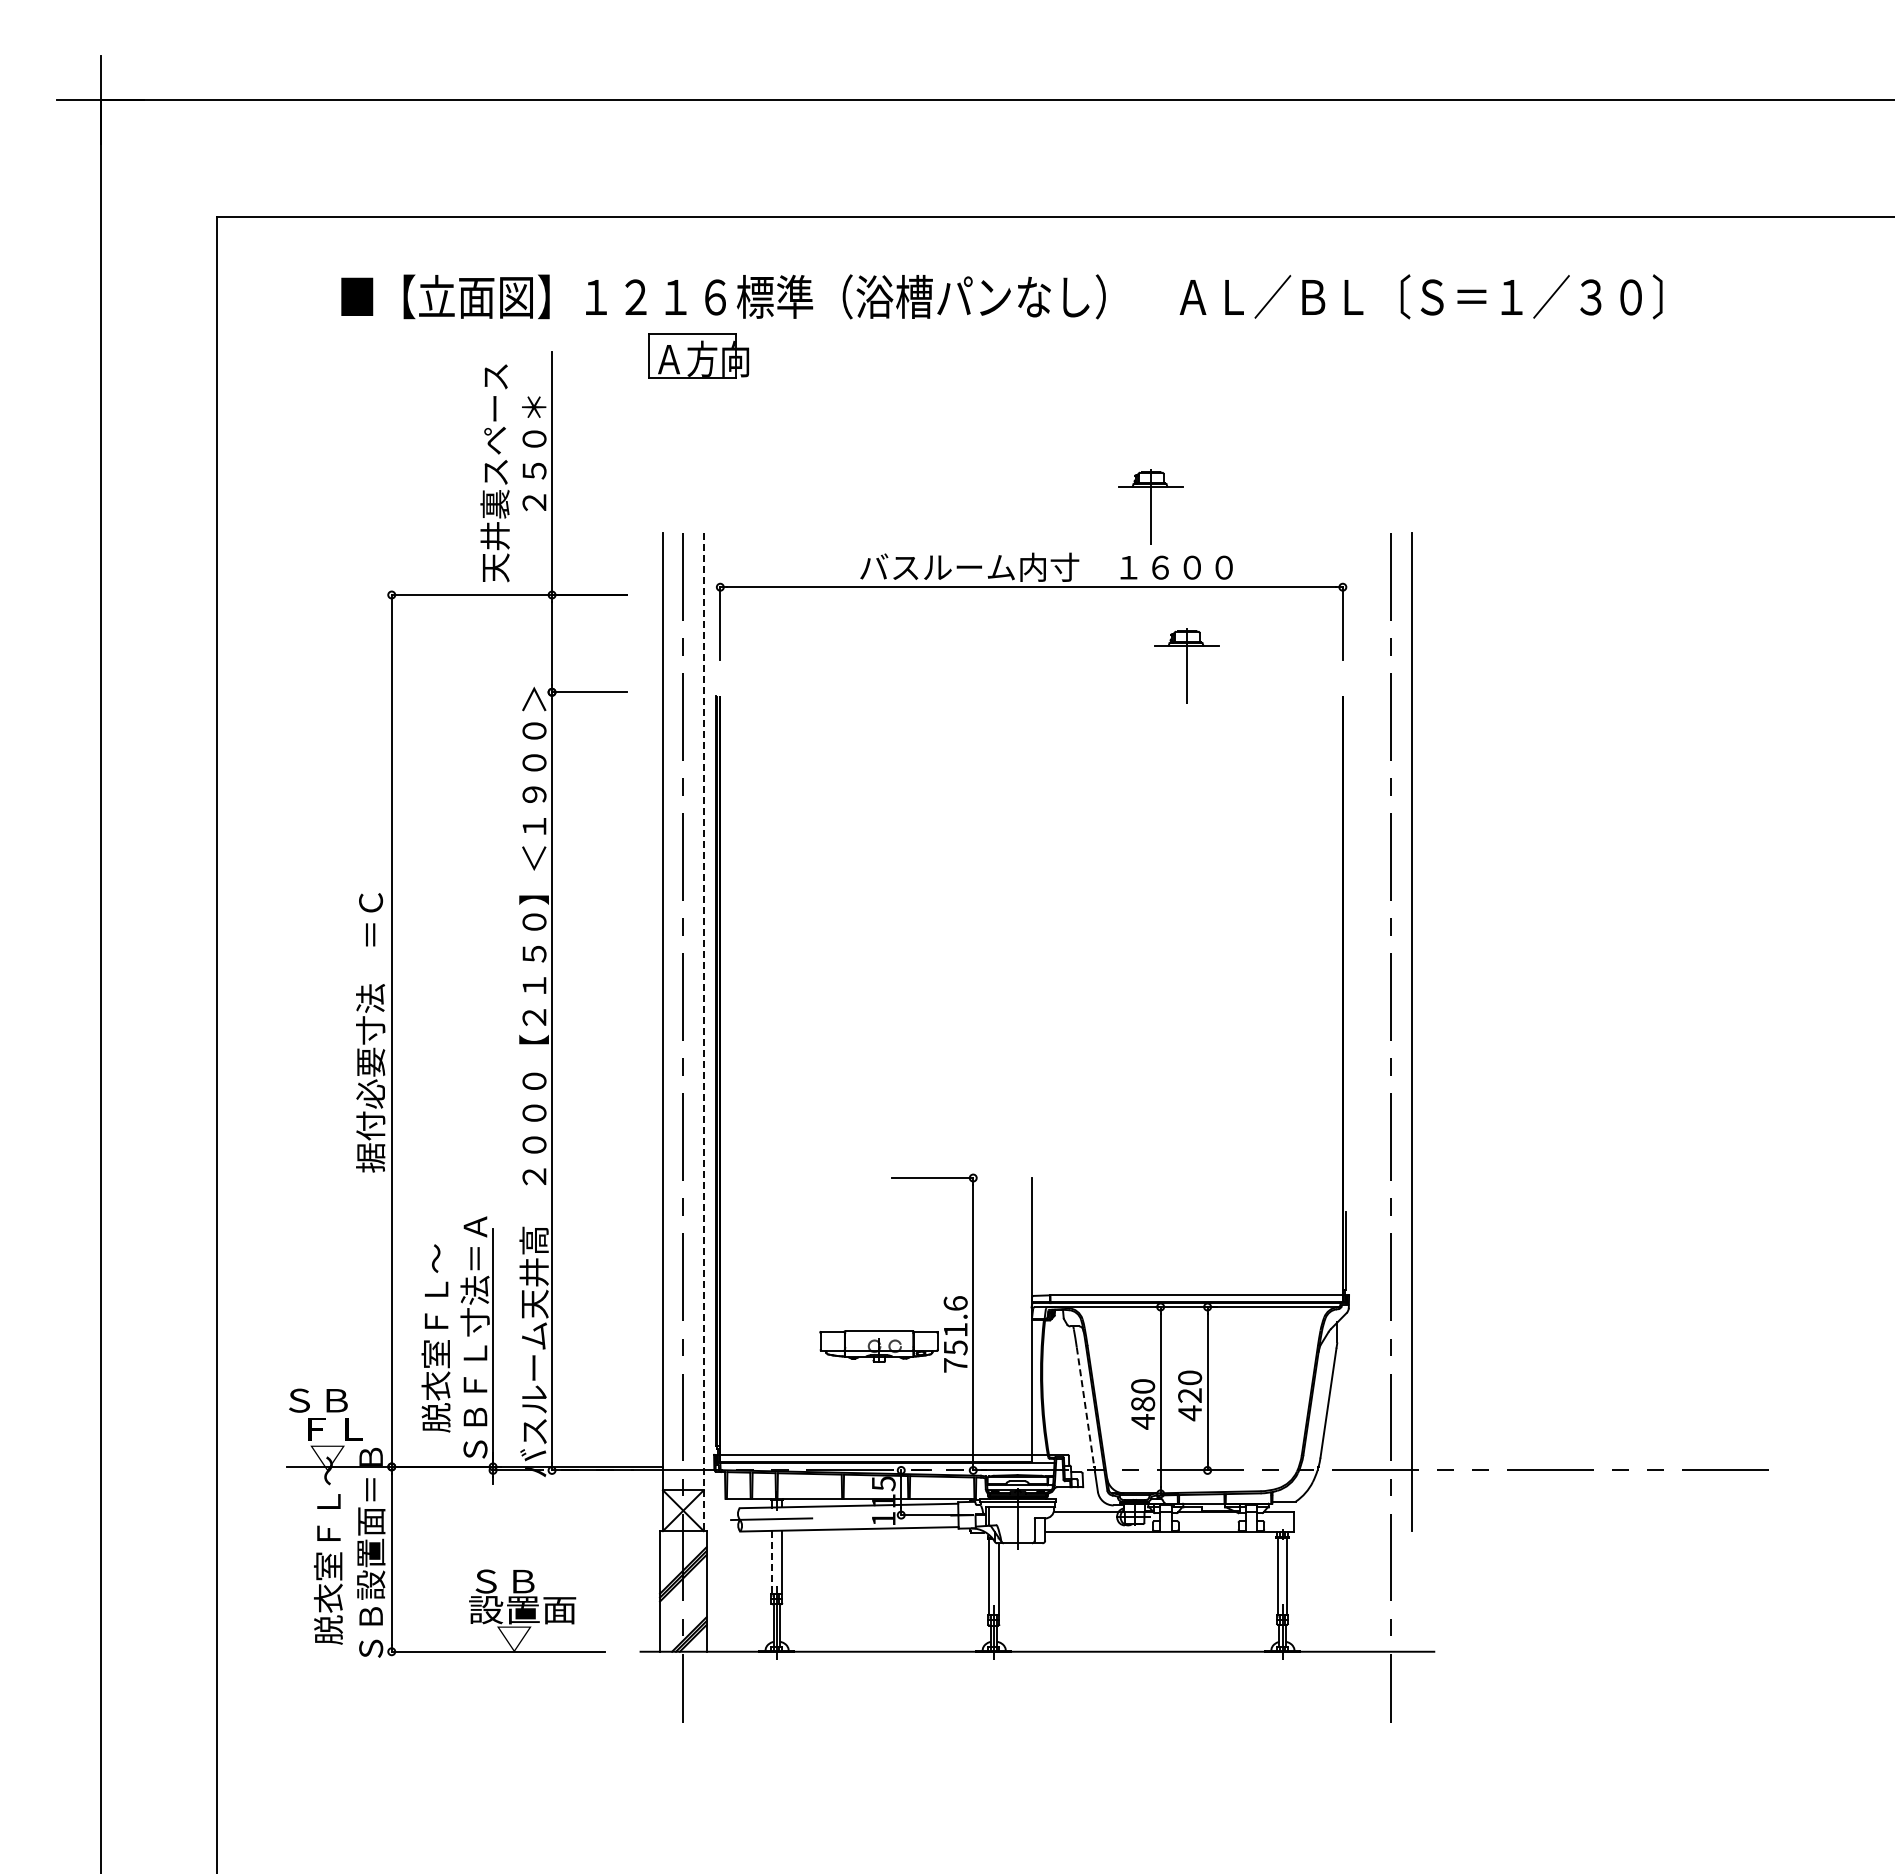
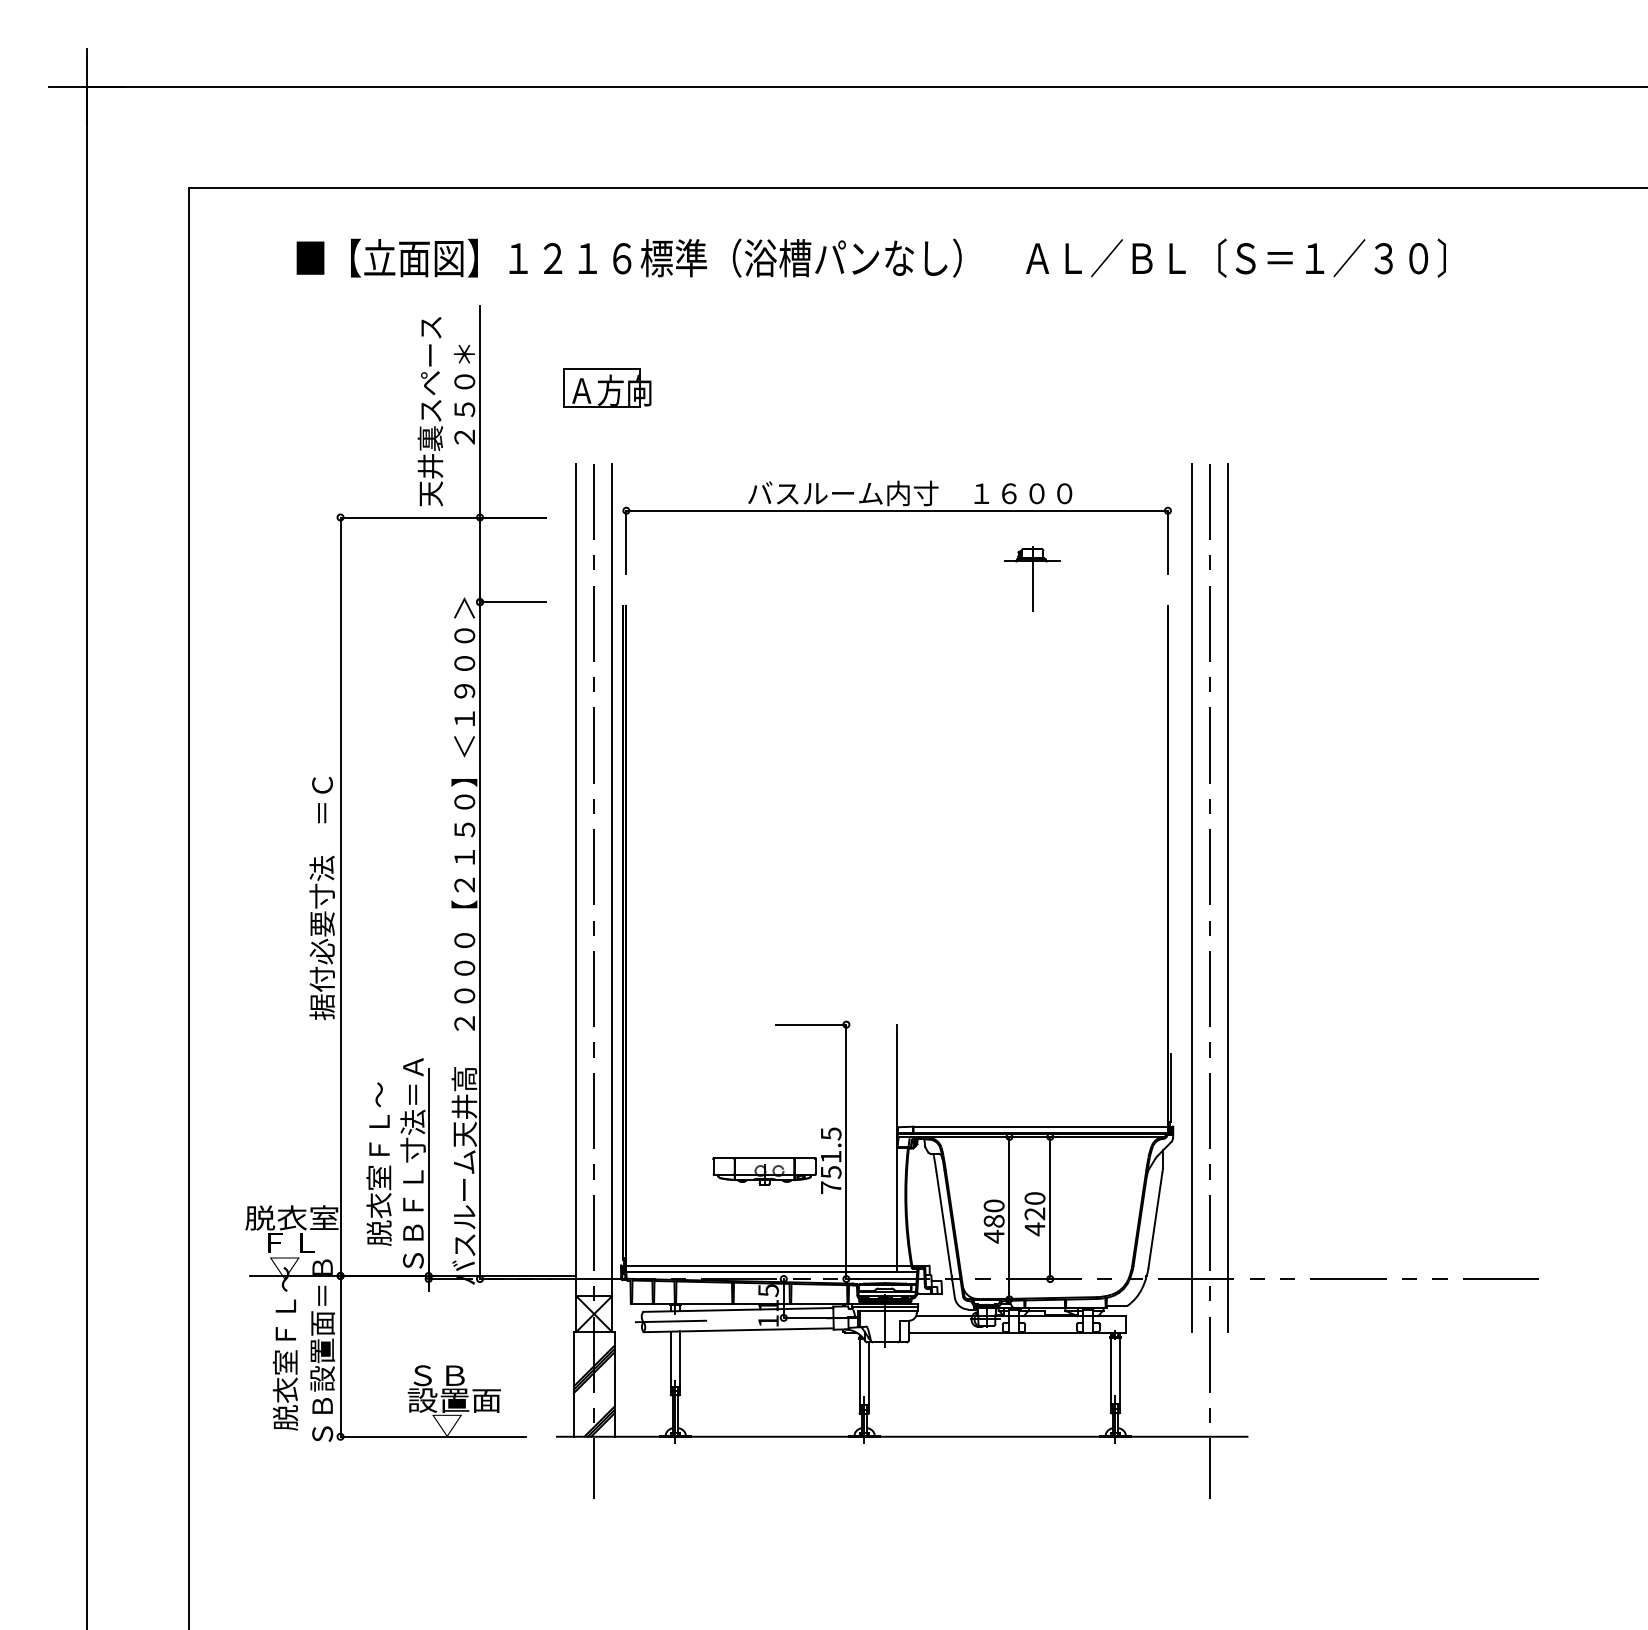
part: (698, 355) -> (607, 387), moved
part: (1150, 506) -> (1000, 440), removed
line: (703, 1032) -> (611, 898), dashed -> solid
line: (1371, 1032) -> (1192, 898), added
text: (955, 1303) -> (830, 1133), 751.6 -> 751.5
text: (335, 1399) -> (291, 1217), ＳＢ -> 脱衣室
line: (1085, 1407) -> (944, 1224), dashed -> solid
line: (771, 1562) -> (670, 1359), dashed -> solid

